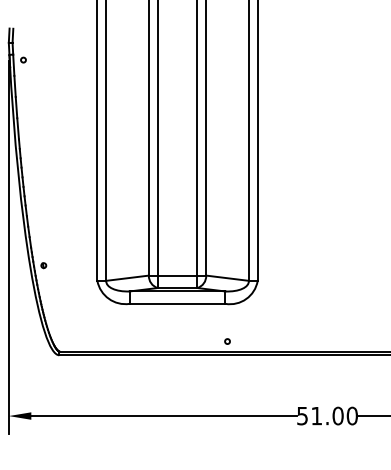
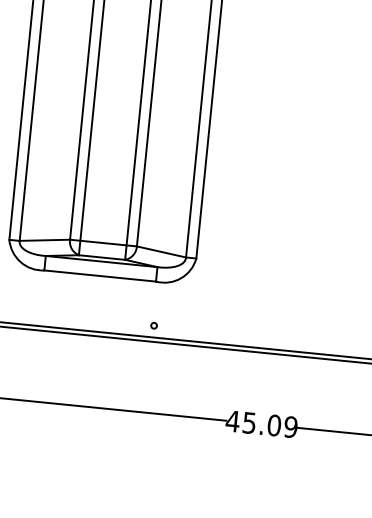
text: (326, 416) -> (260, 424), 51.00 -> 45.09

